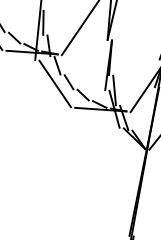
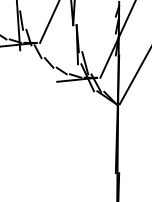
line: (55, 83) -> (38, 65), removed

